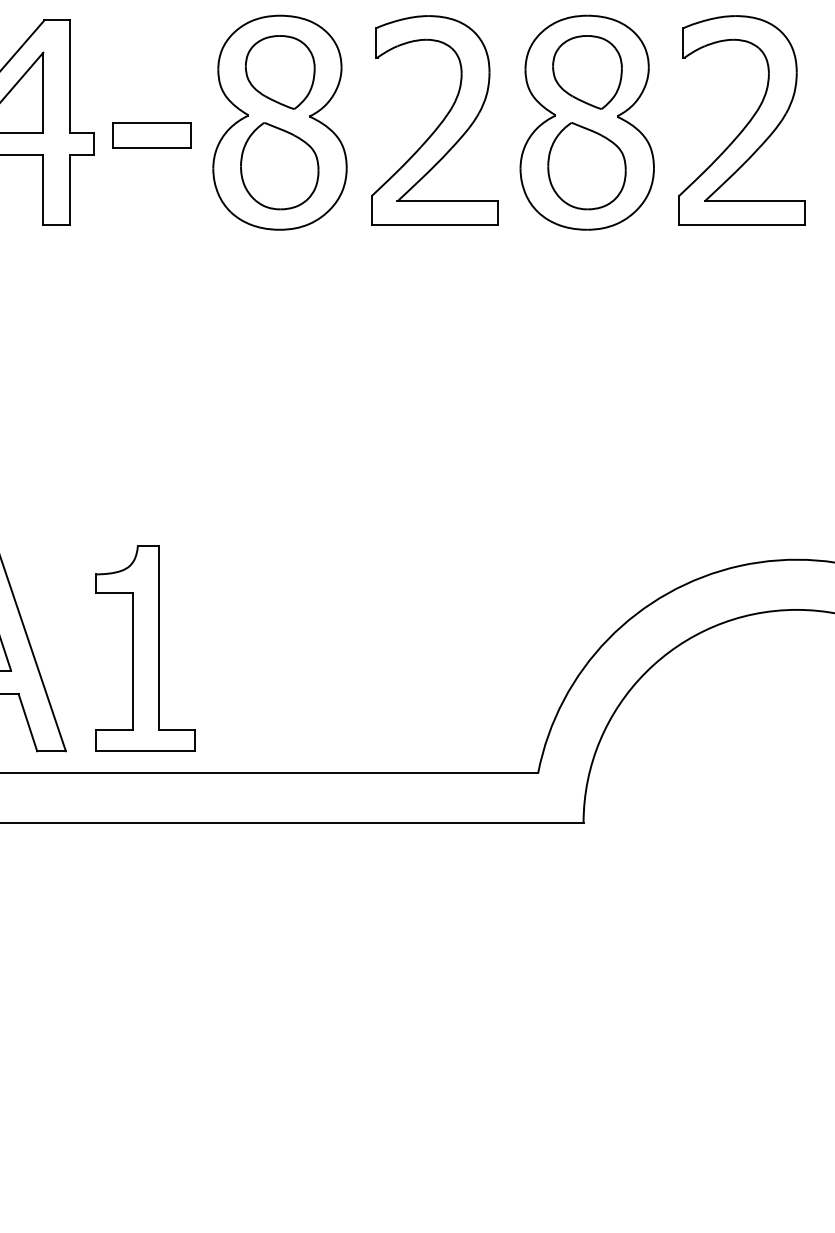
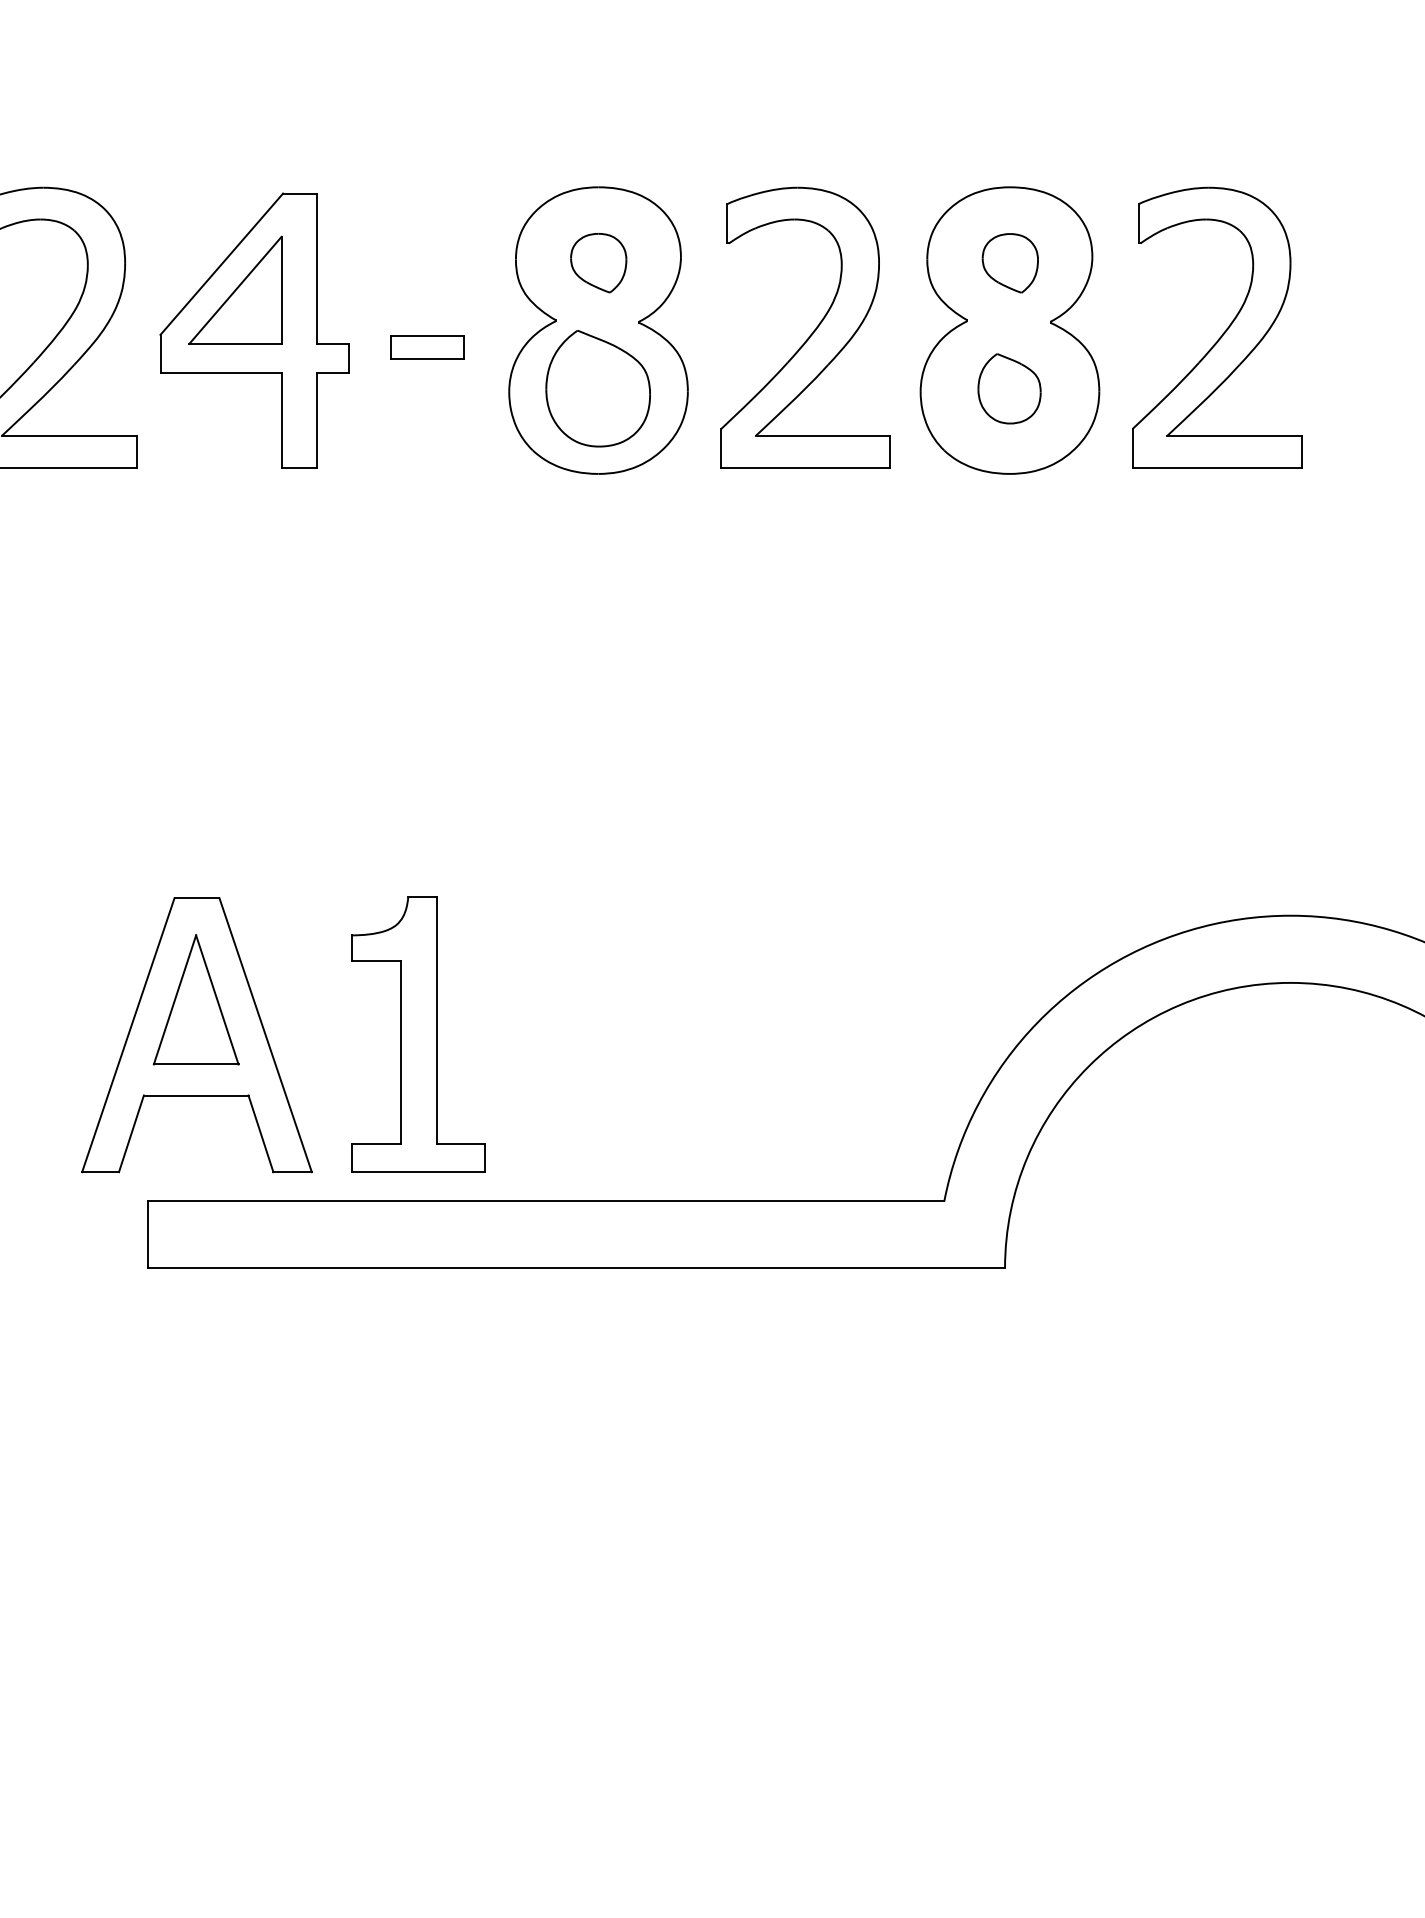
part: (279, 71) -> (598, 262), size x0.6
part: (587, 72) -> (1010, 263), size x0.6
part: (152, 135) -> (427, 347), size x0.7
part: (586, 165) -> (1009, 388), size x0.6

